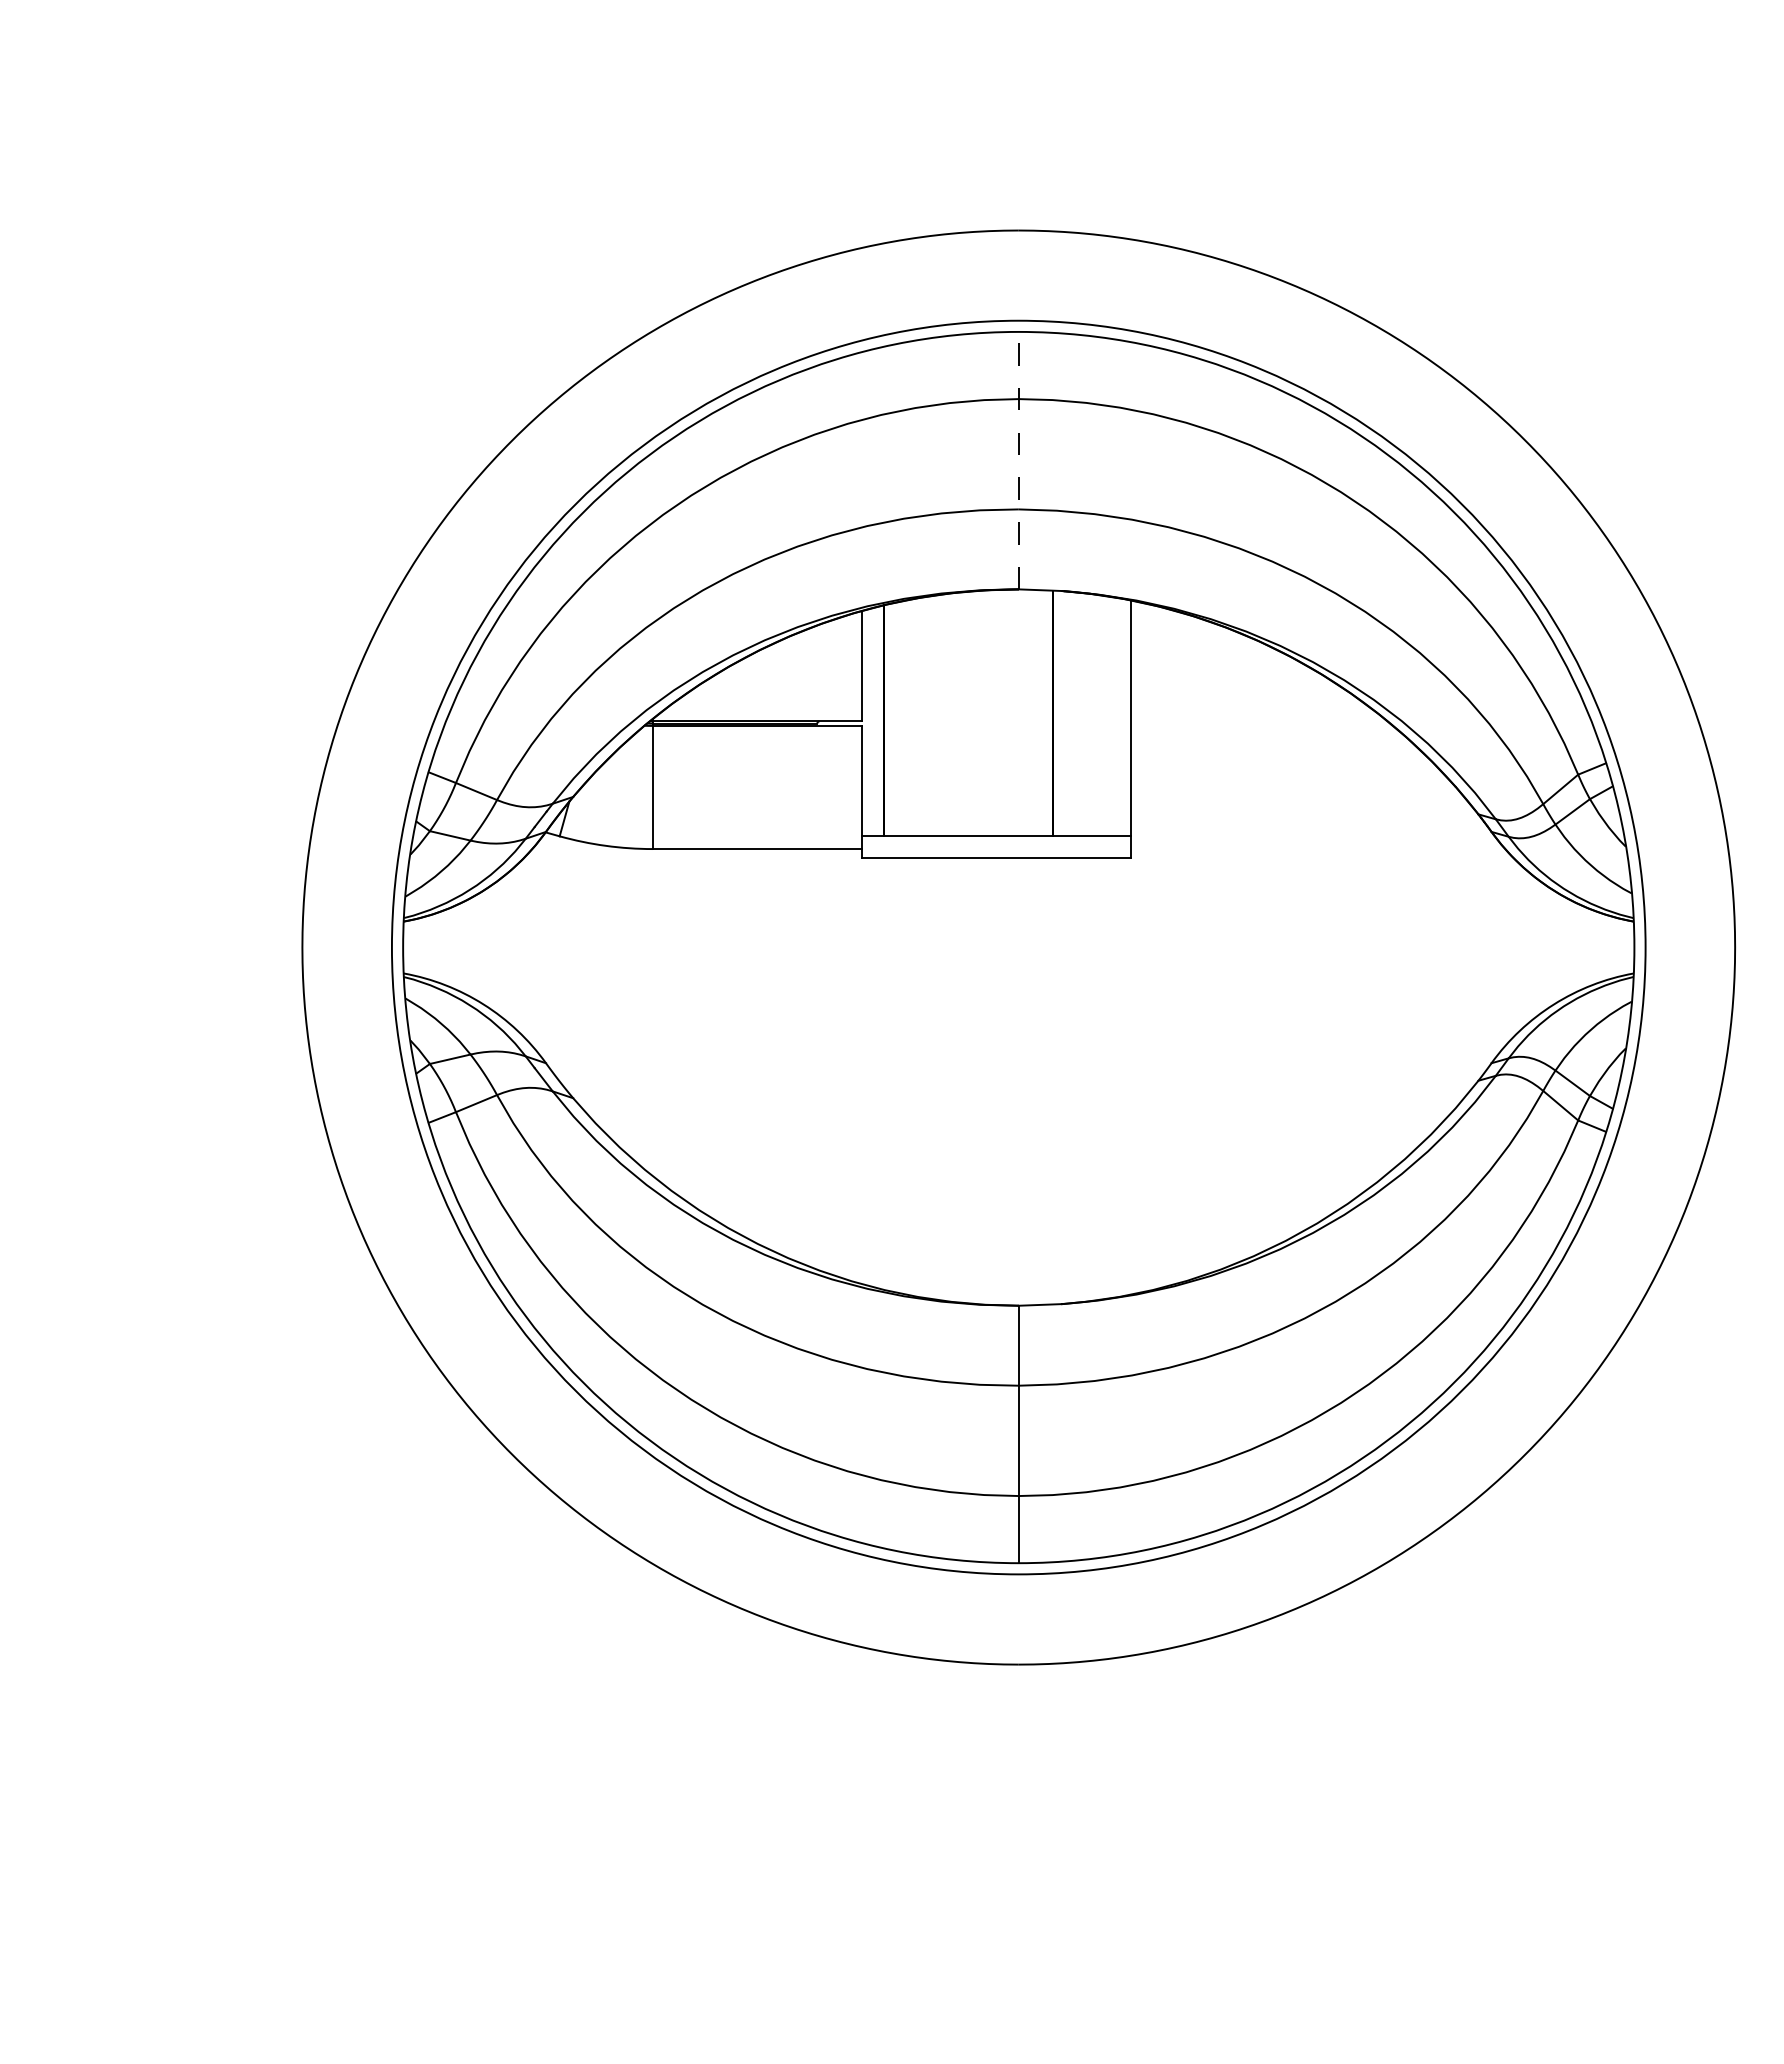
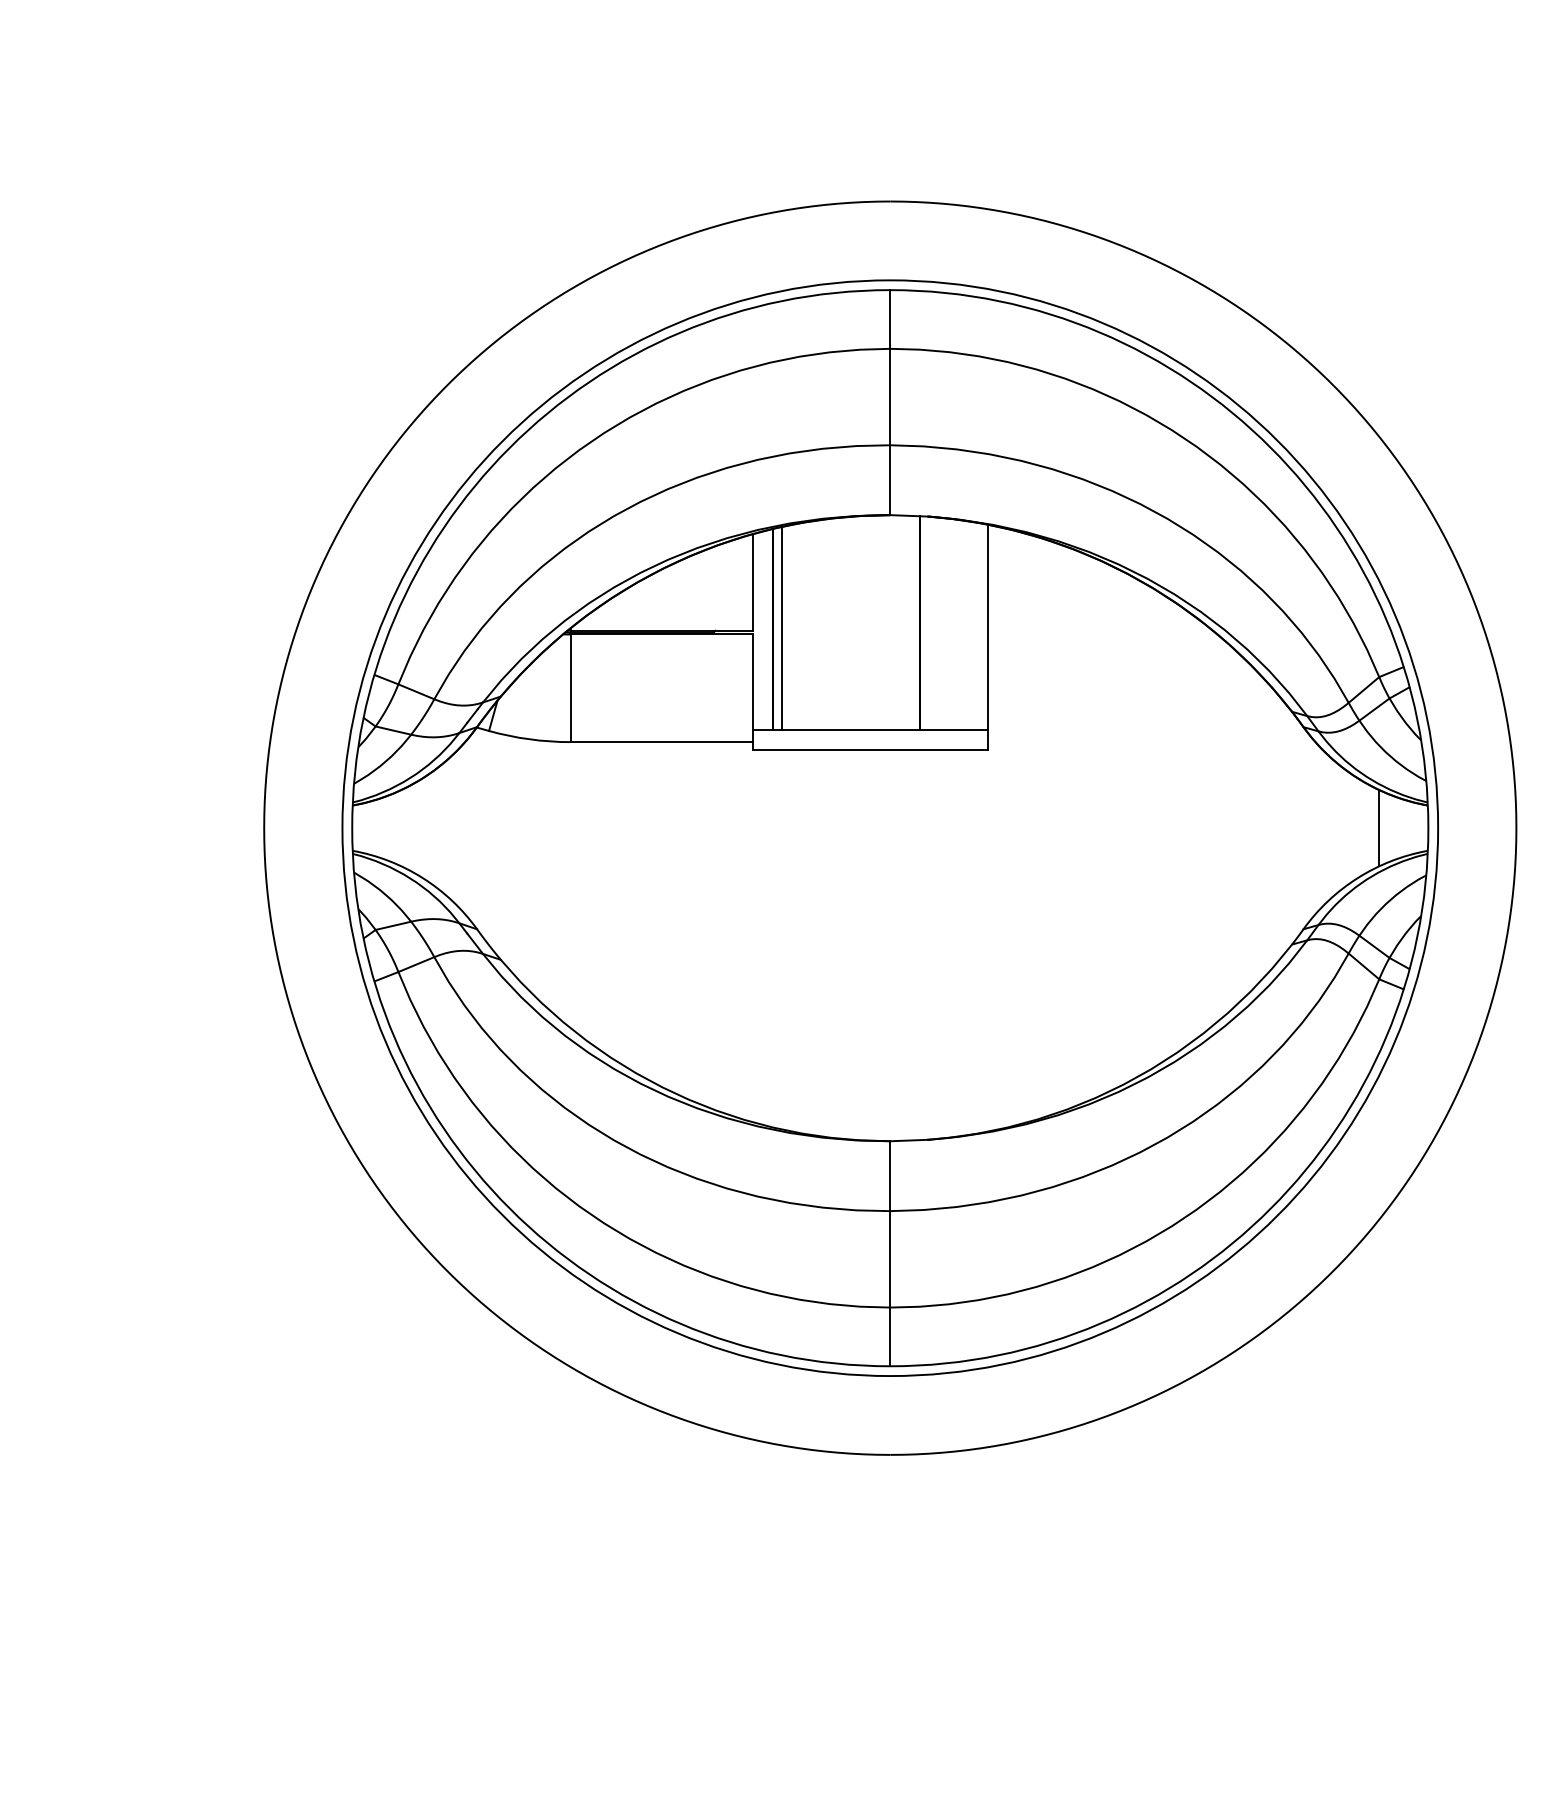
line: (1018, 460) -> (890, 402), dashed -> solid
line: (895, 718) -> (782, 628), added
line: (1578, 947) -> (1379, 828), added

